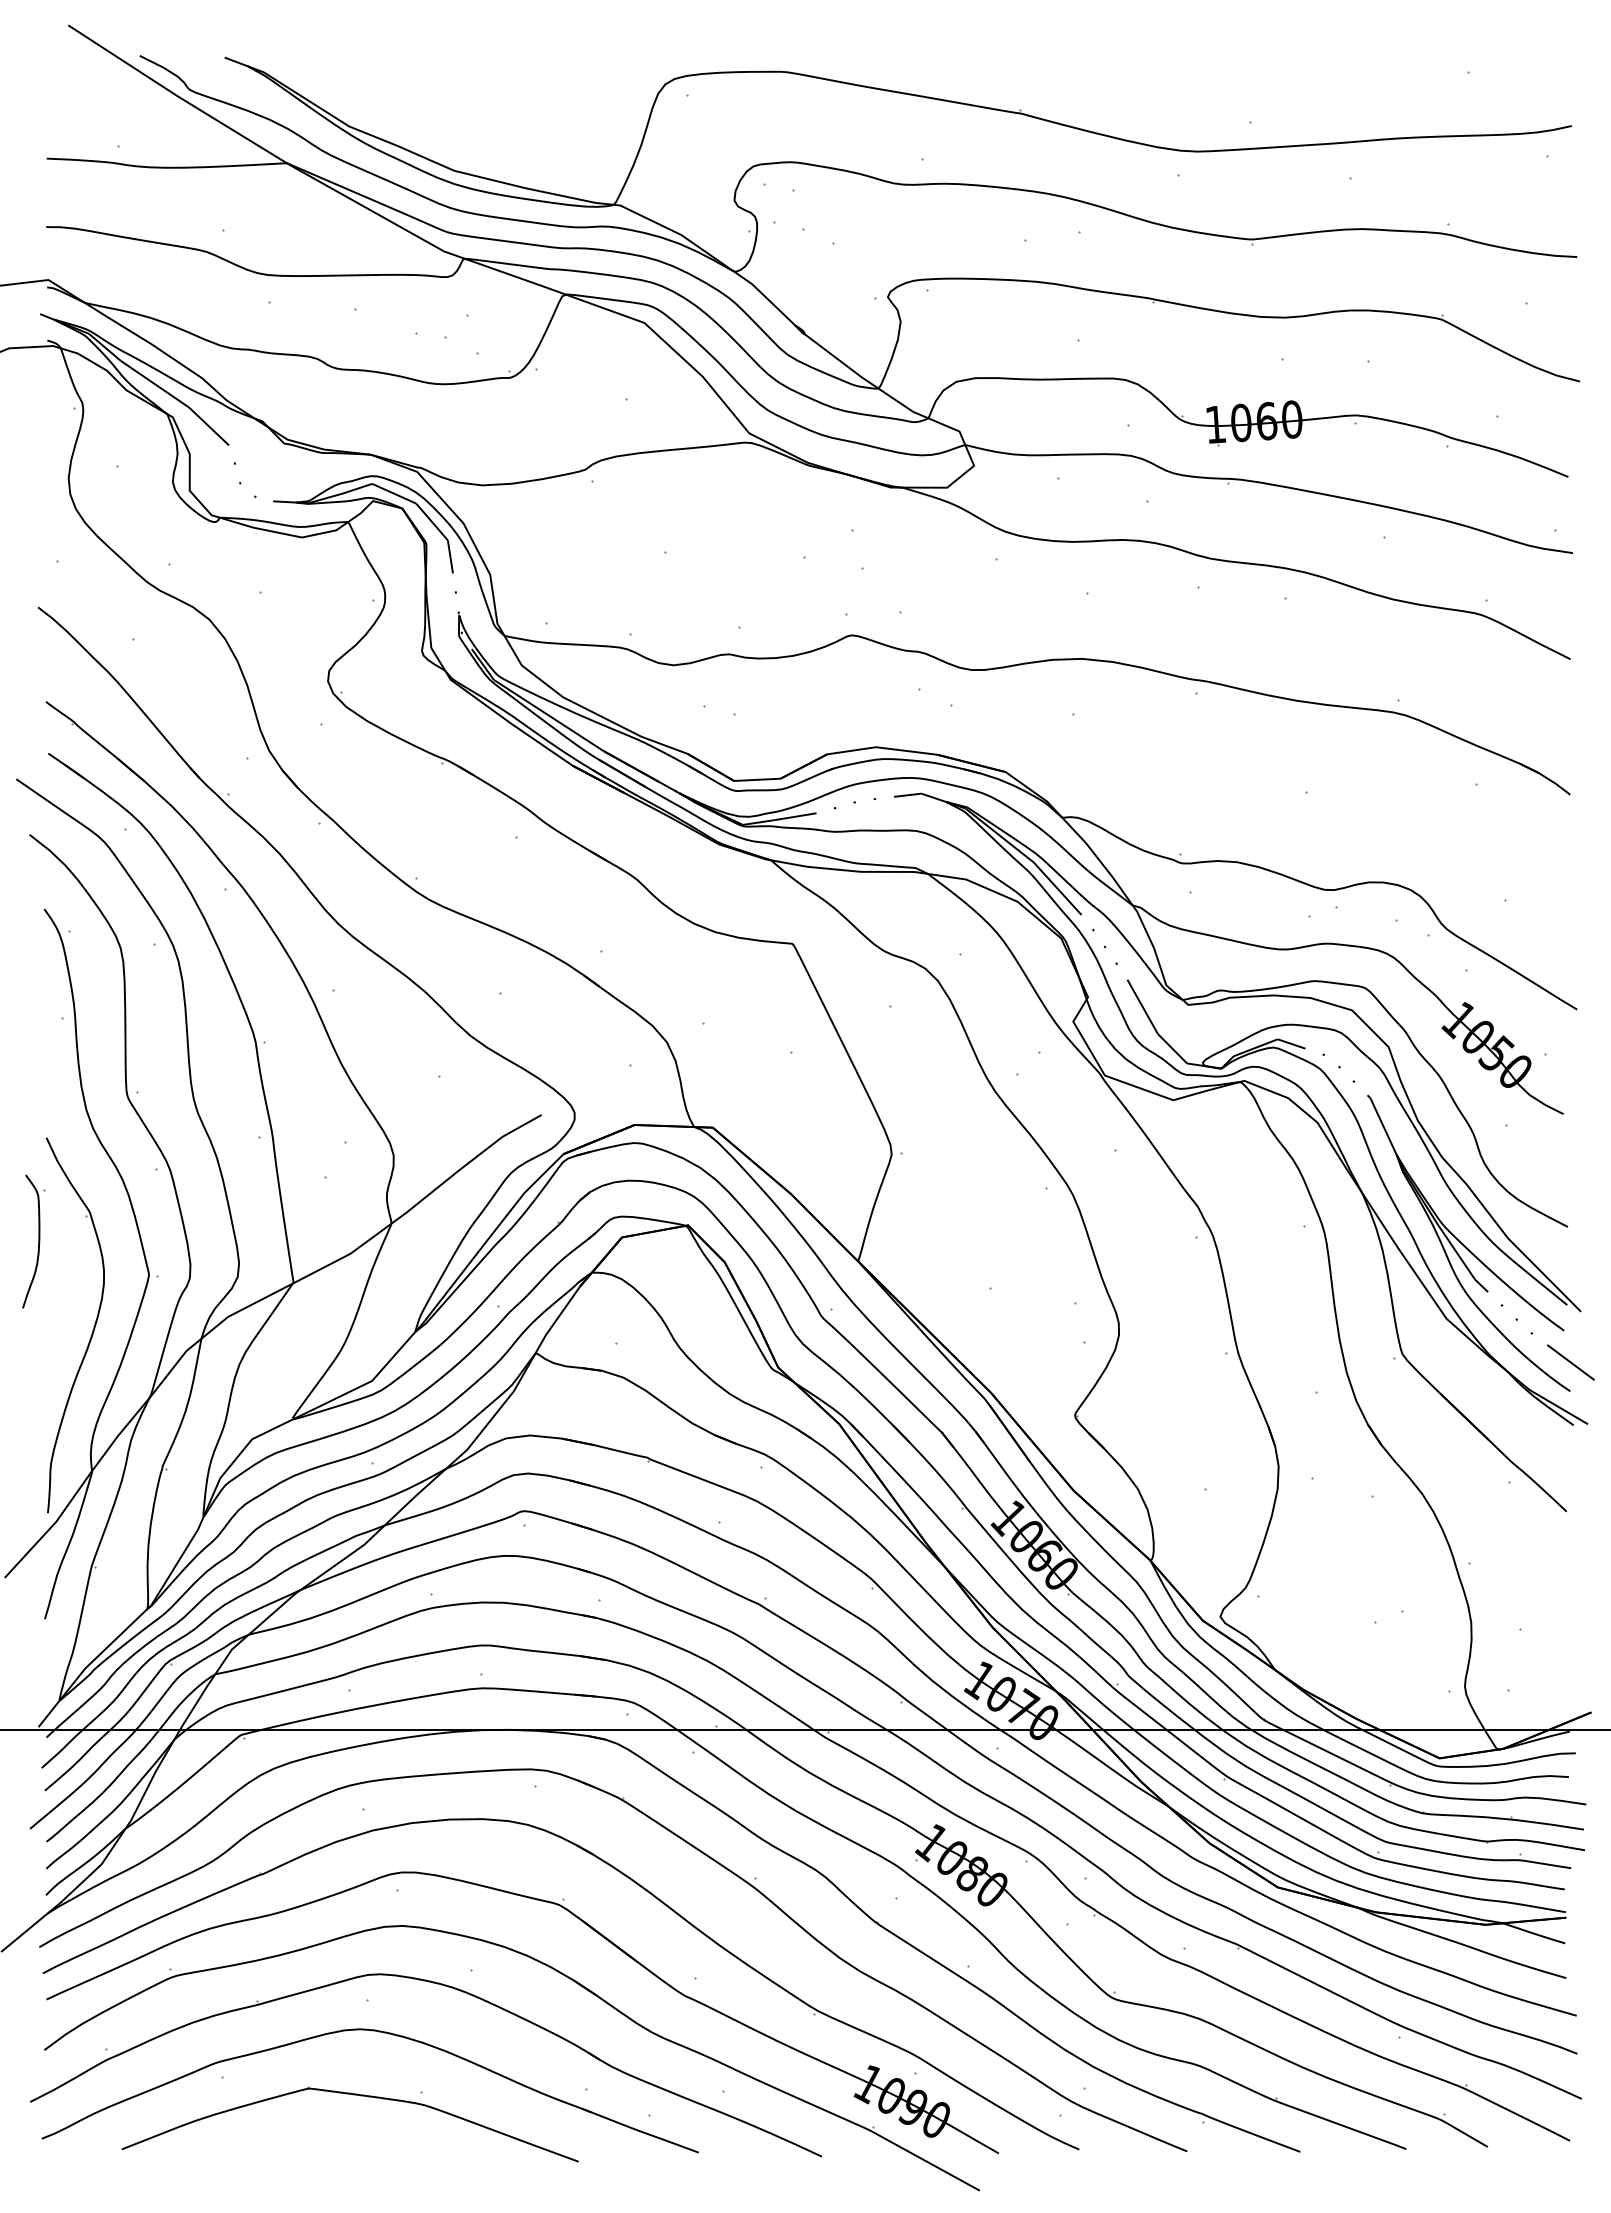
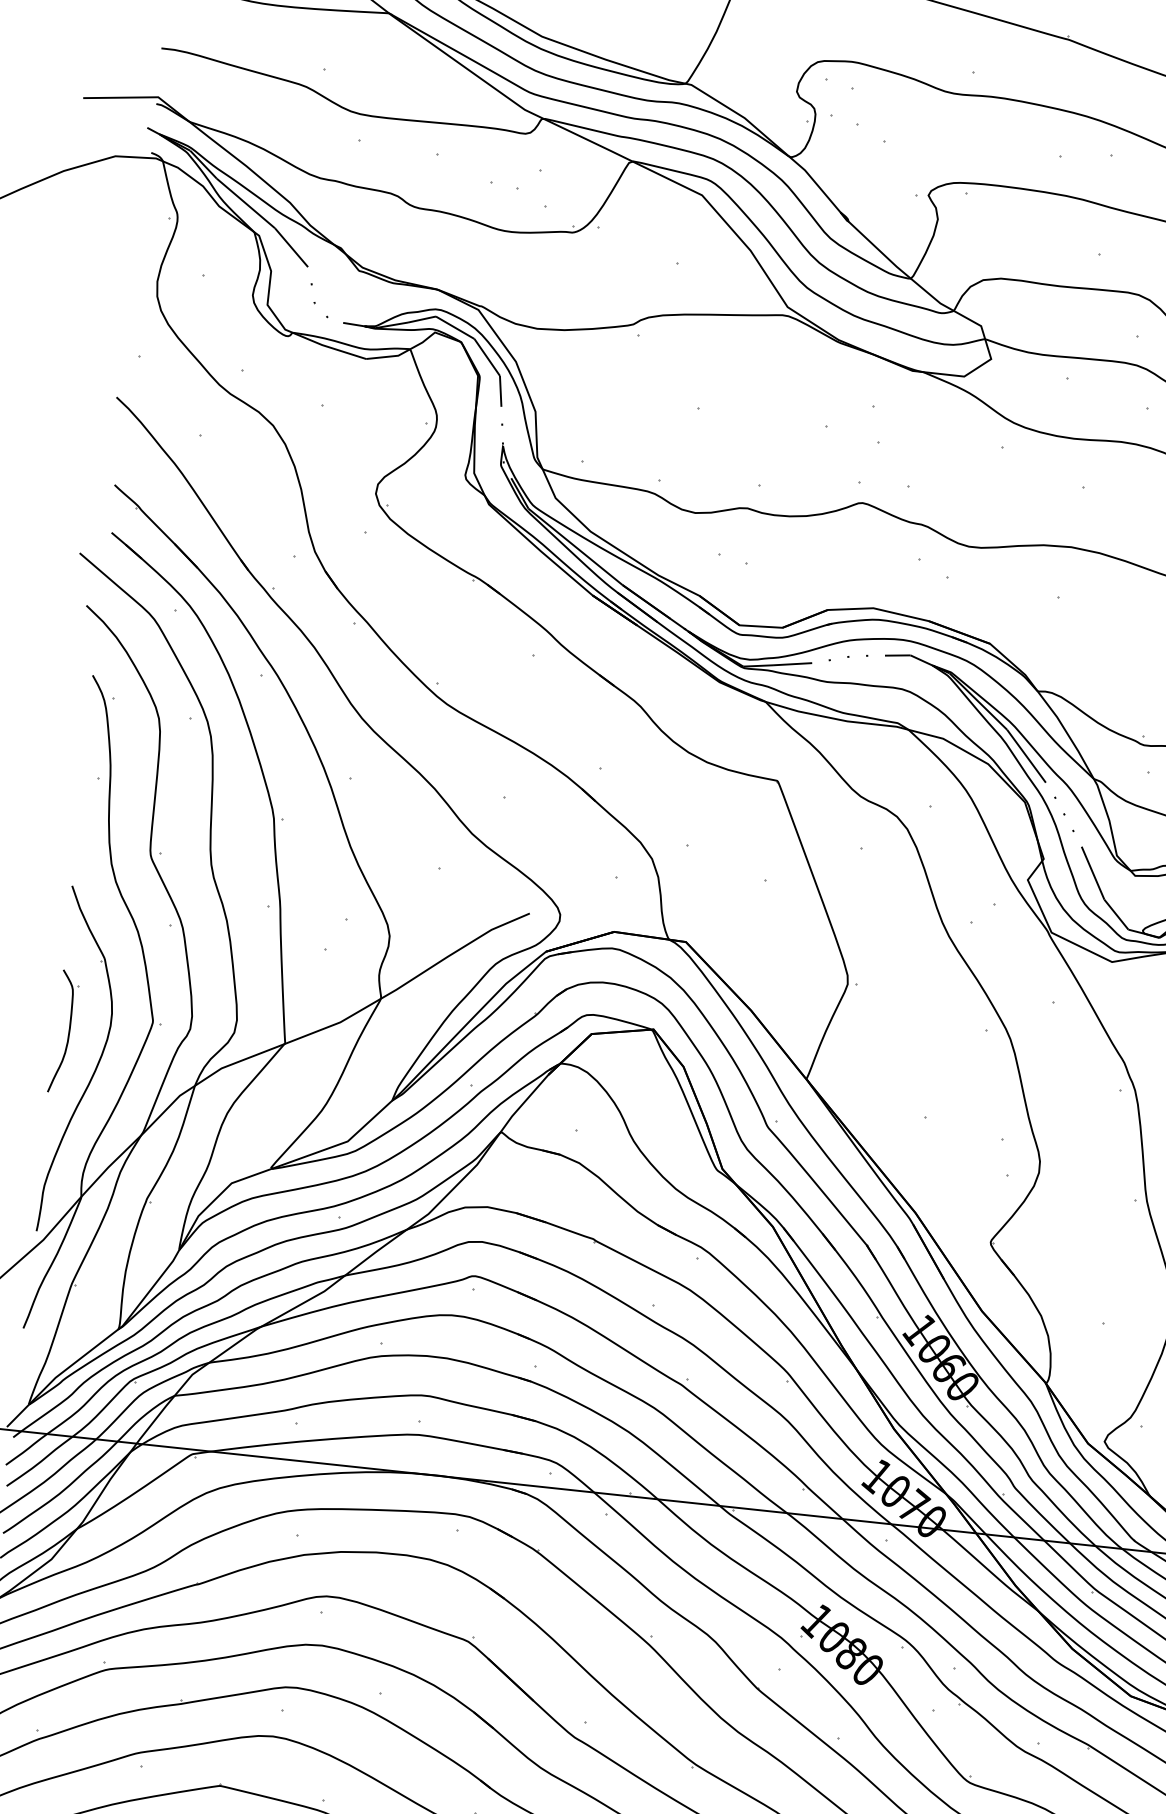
part: (33, 1241) -> (64, 1031), moved

